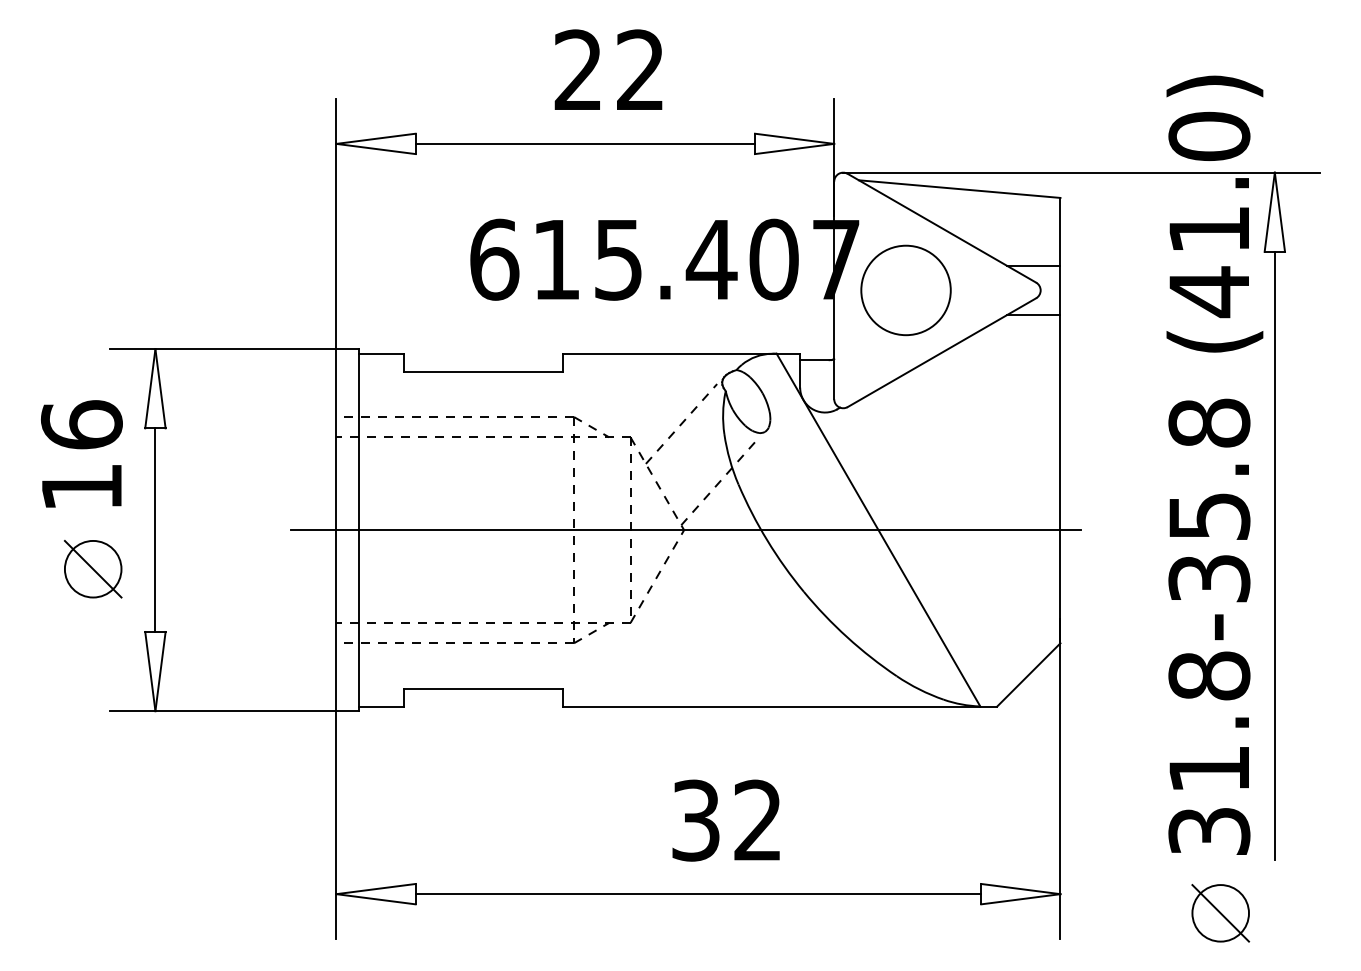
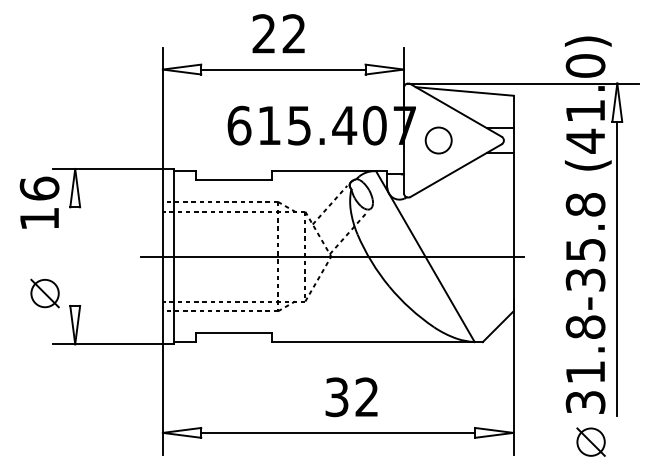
text: (608, 69) -> (278, 33), moved
circle: (905, 290) -> (438, 140), size x0.6
text: (81, 453) -> (39, 202), moved
line: (155, 529) -> (75, 256), removed
part: (91, 569) -> (44, 293), moved

